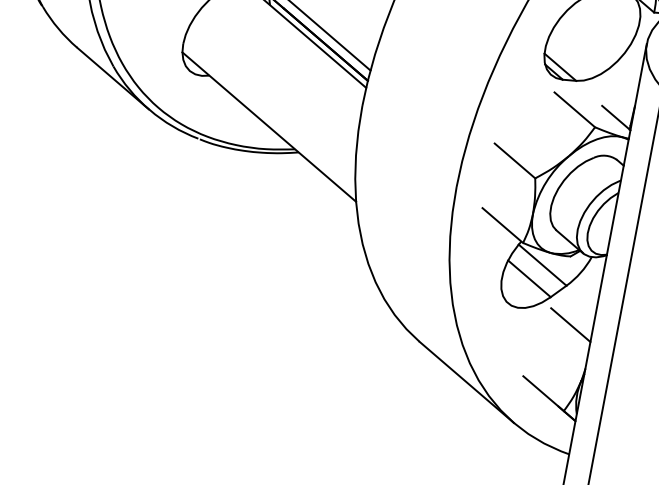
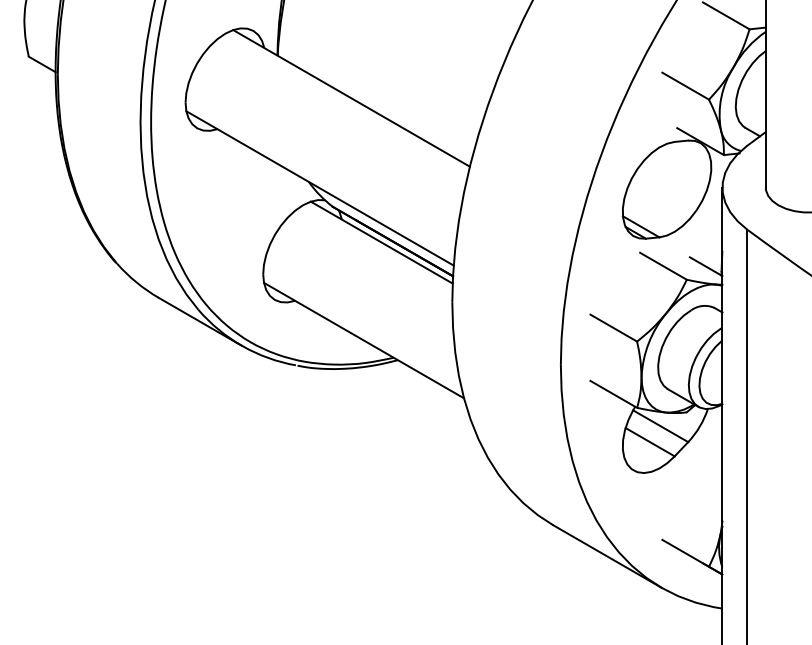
line: (570, 325) -> (699, 480), removed

